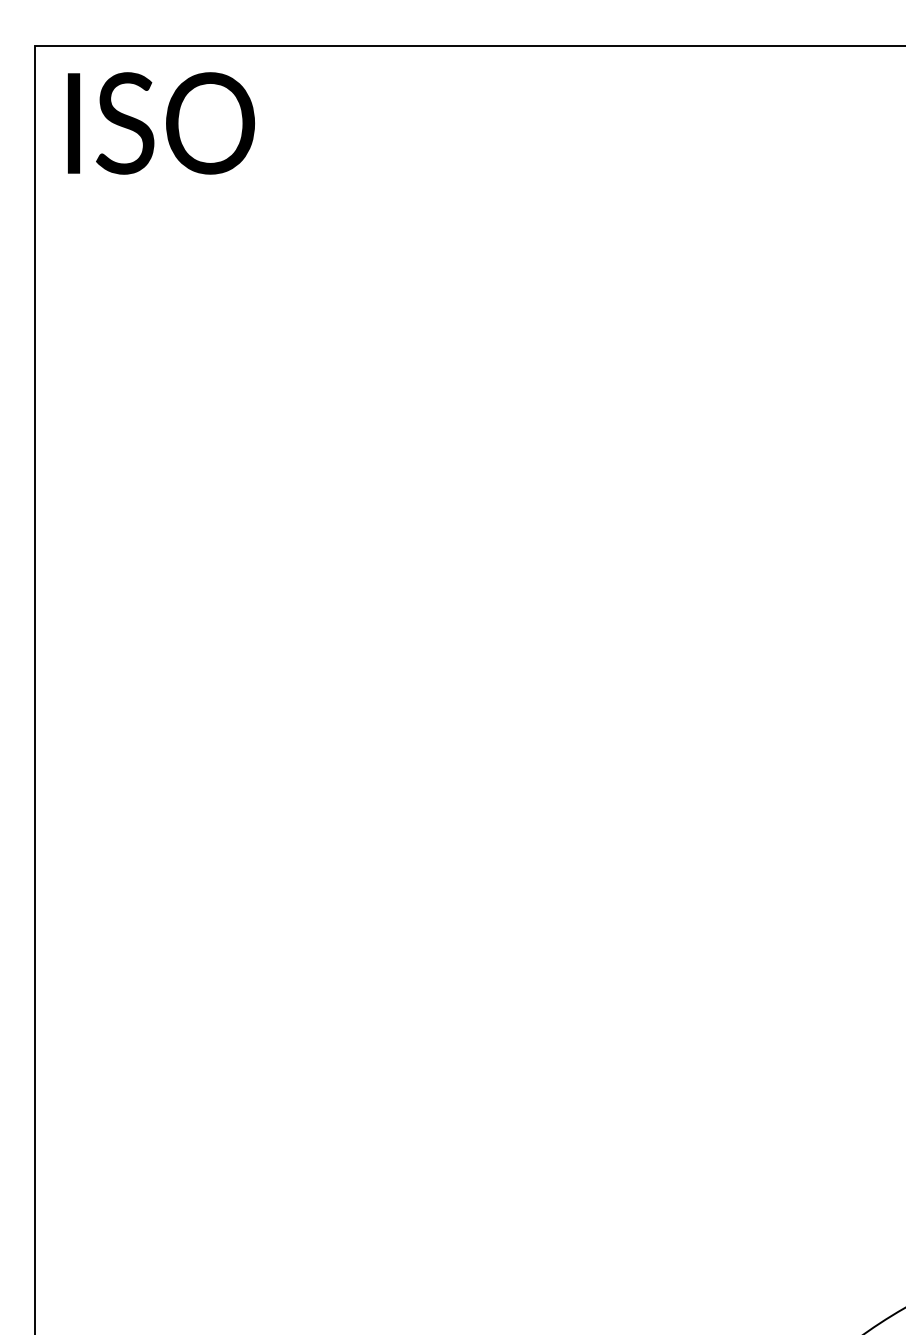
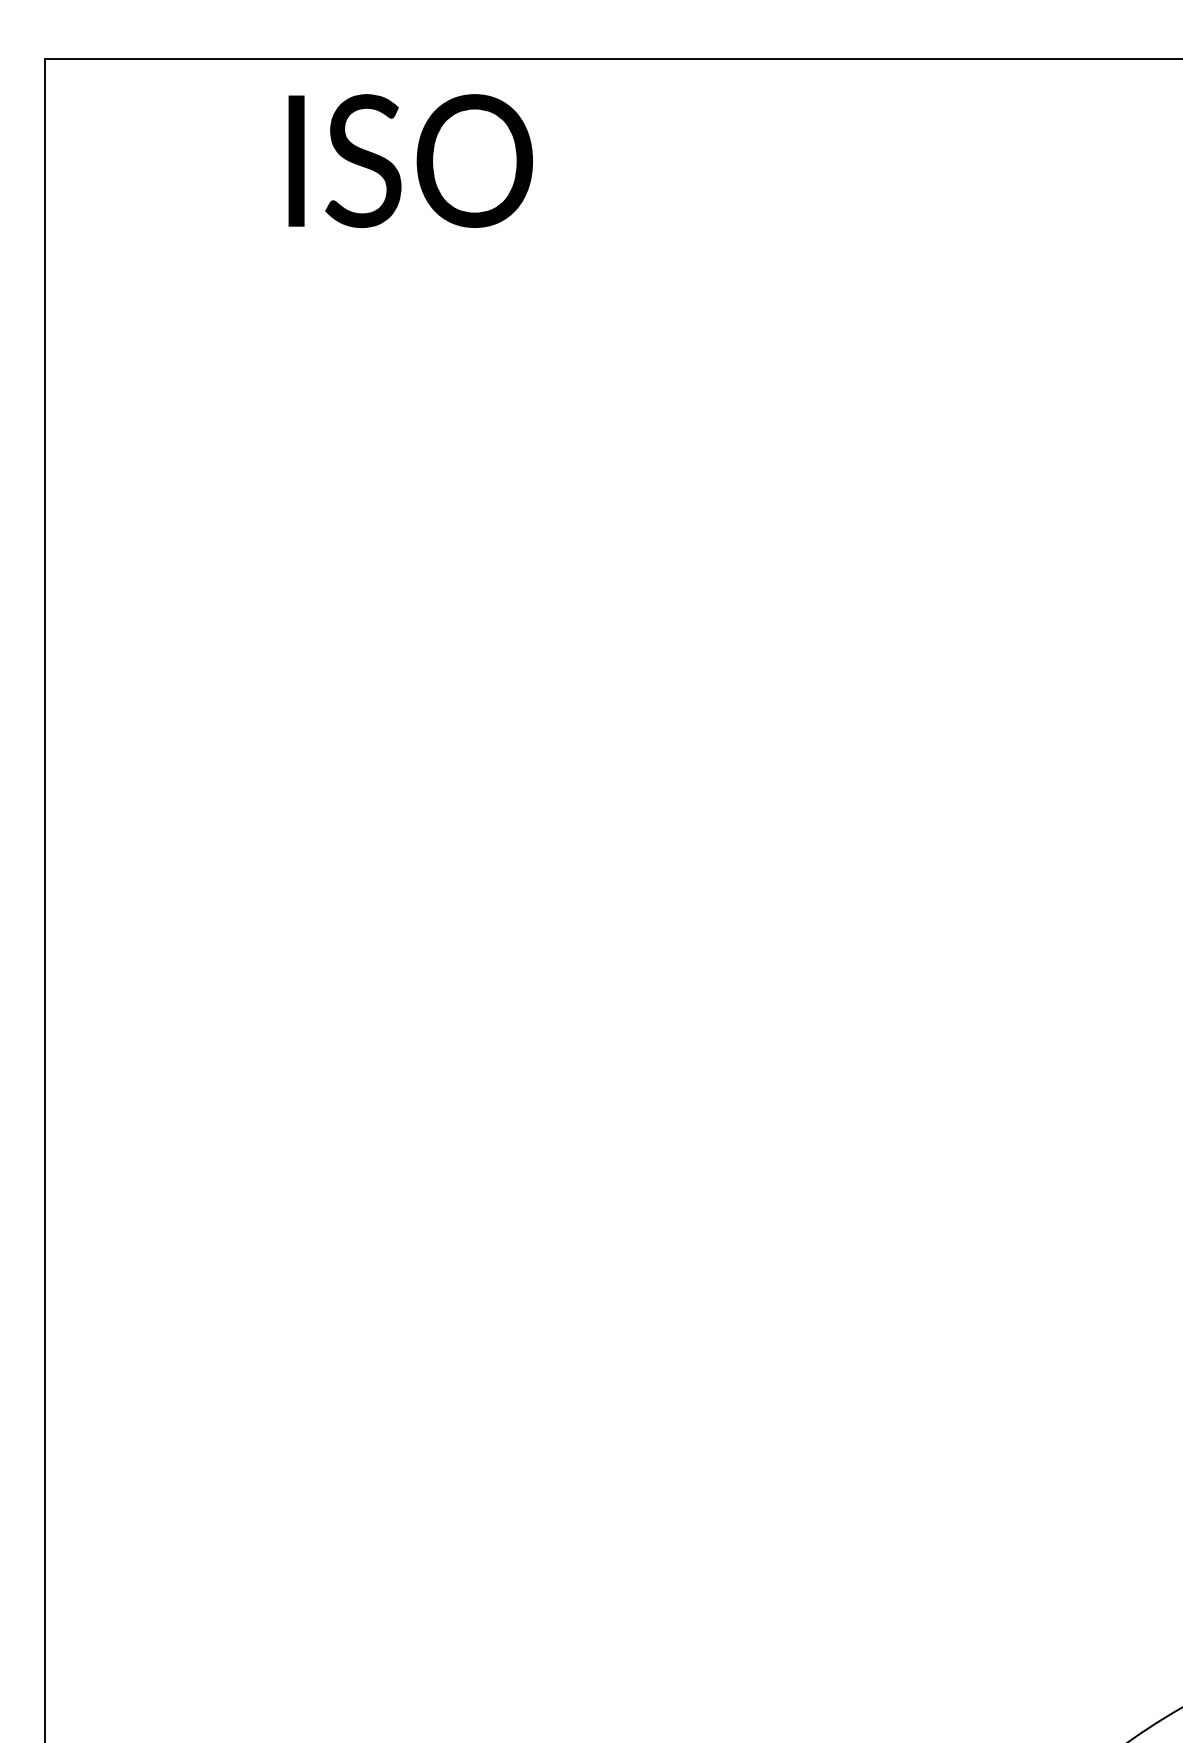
text: (161, 123) -> (410, 161), moved

